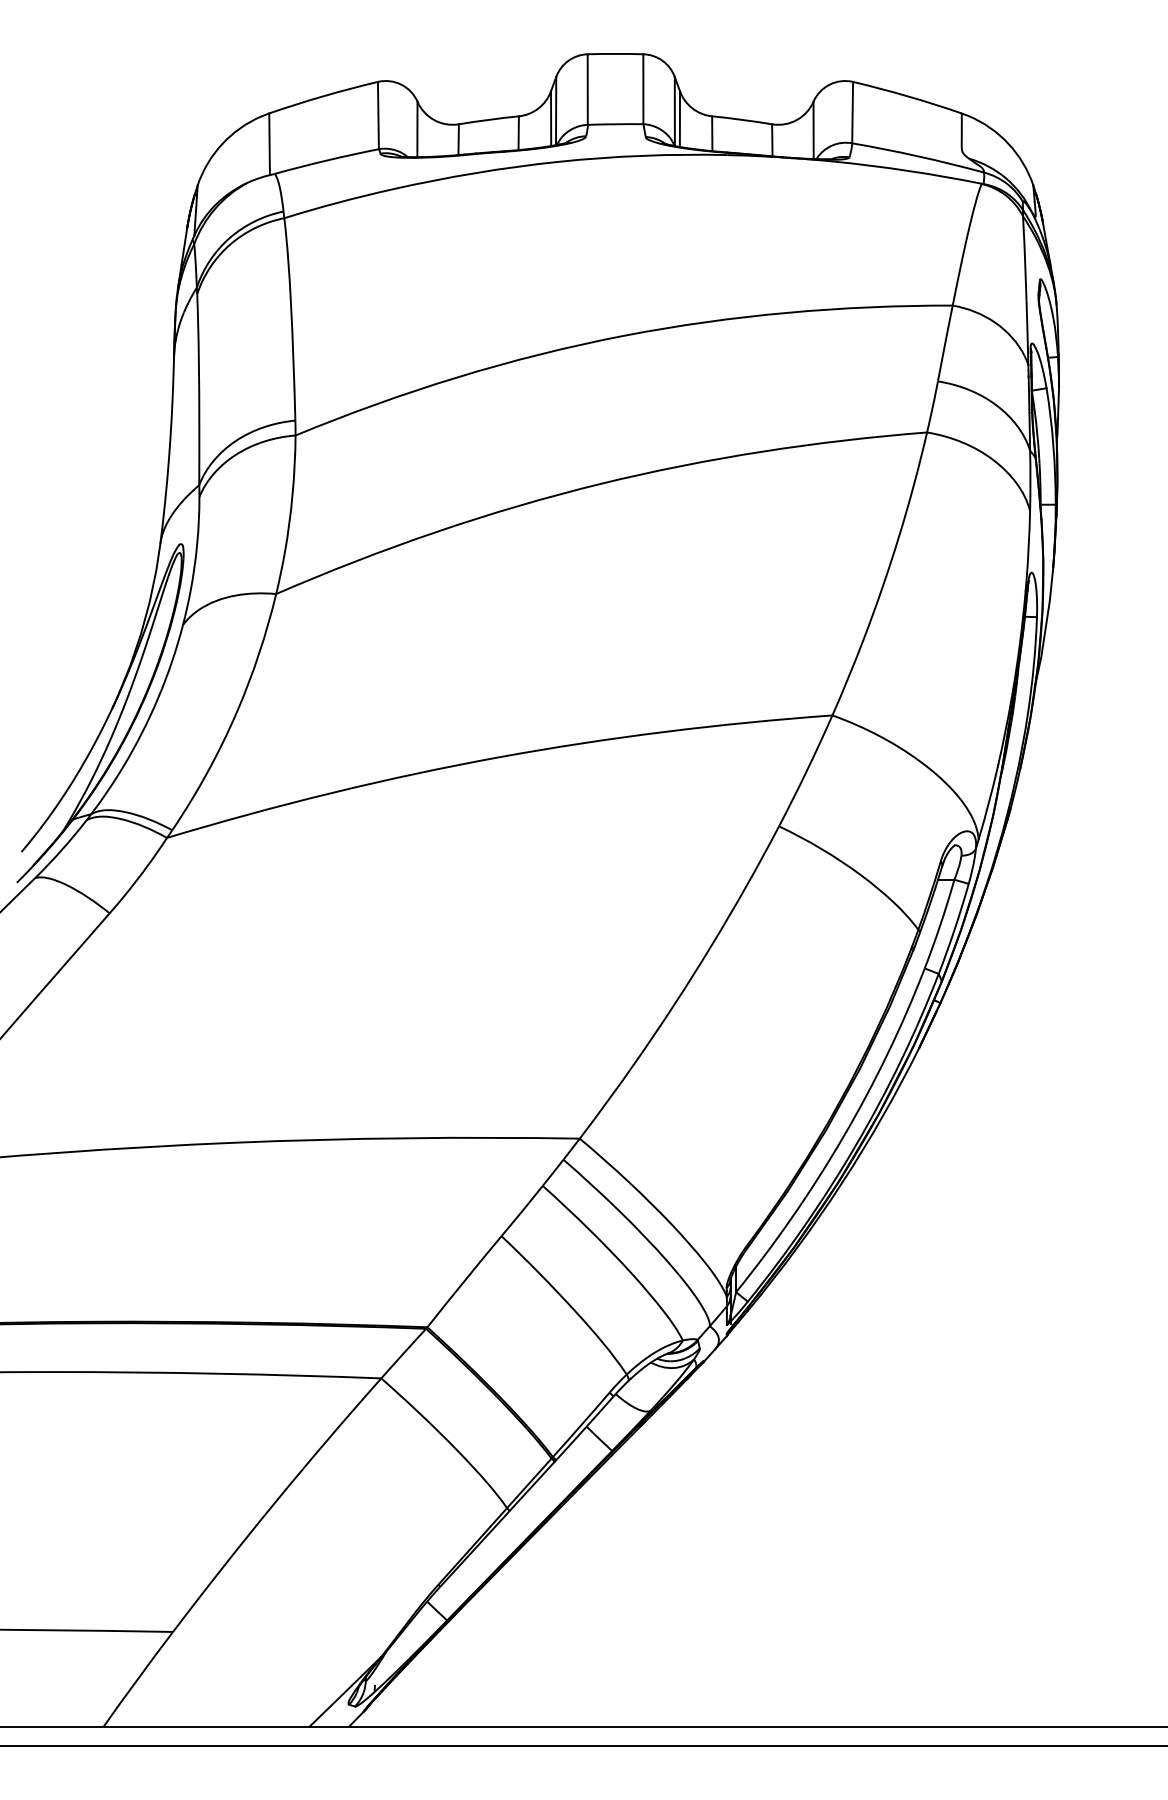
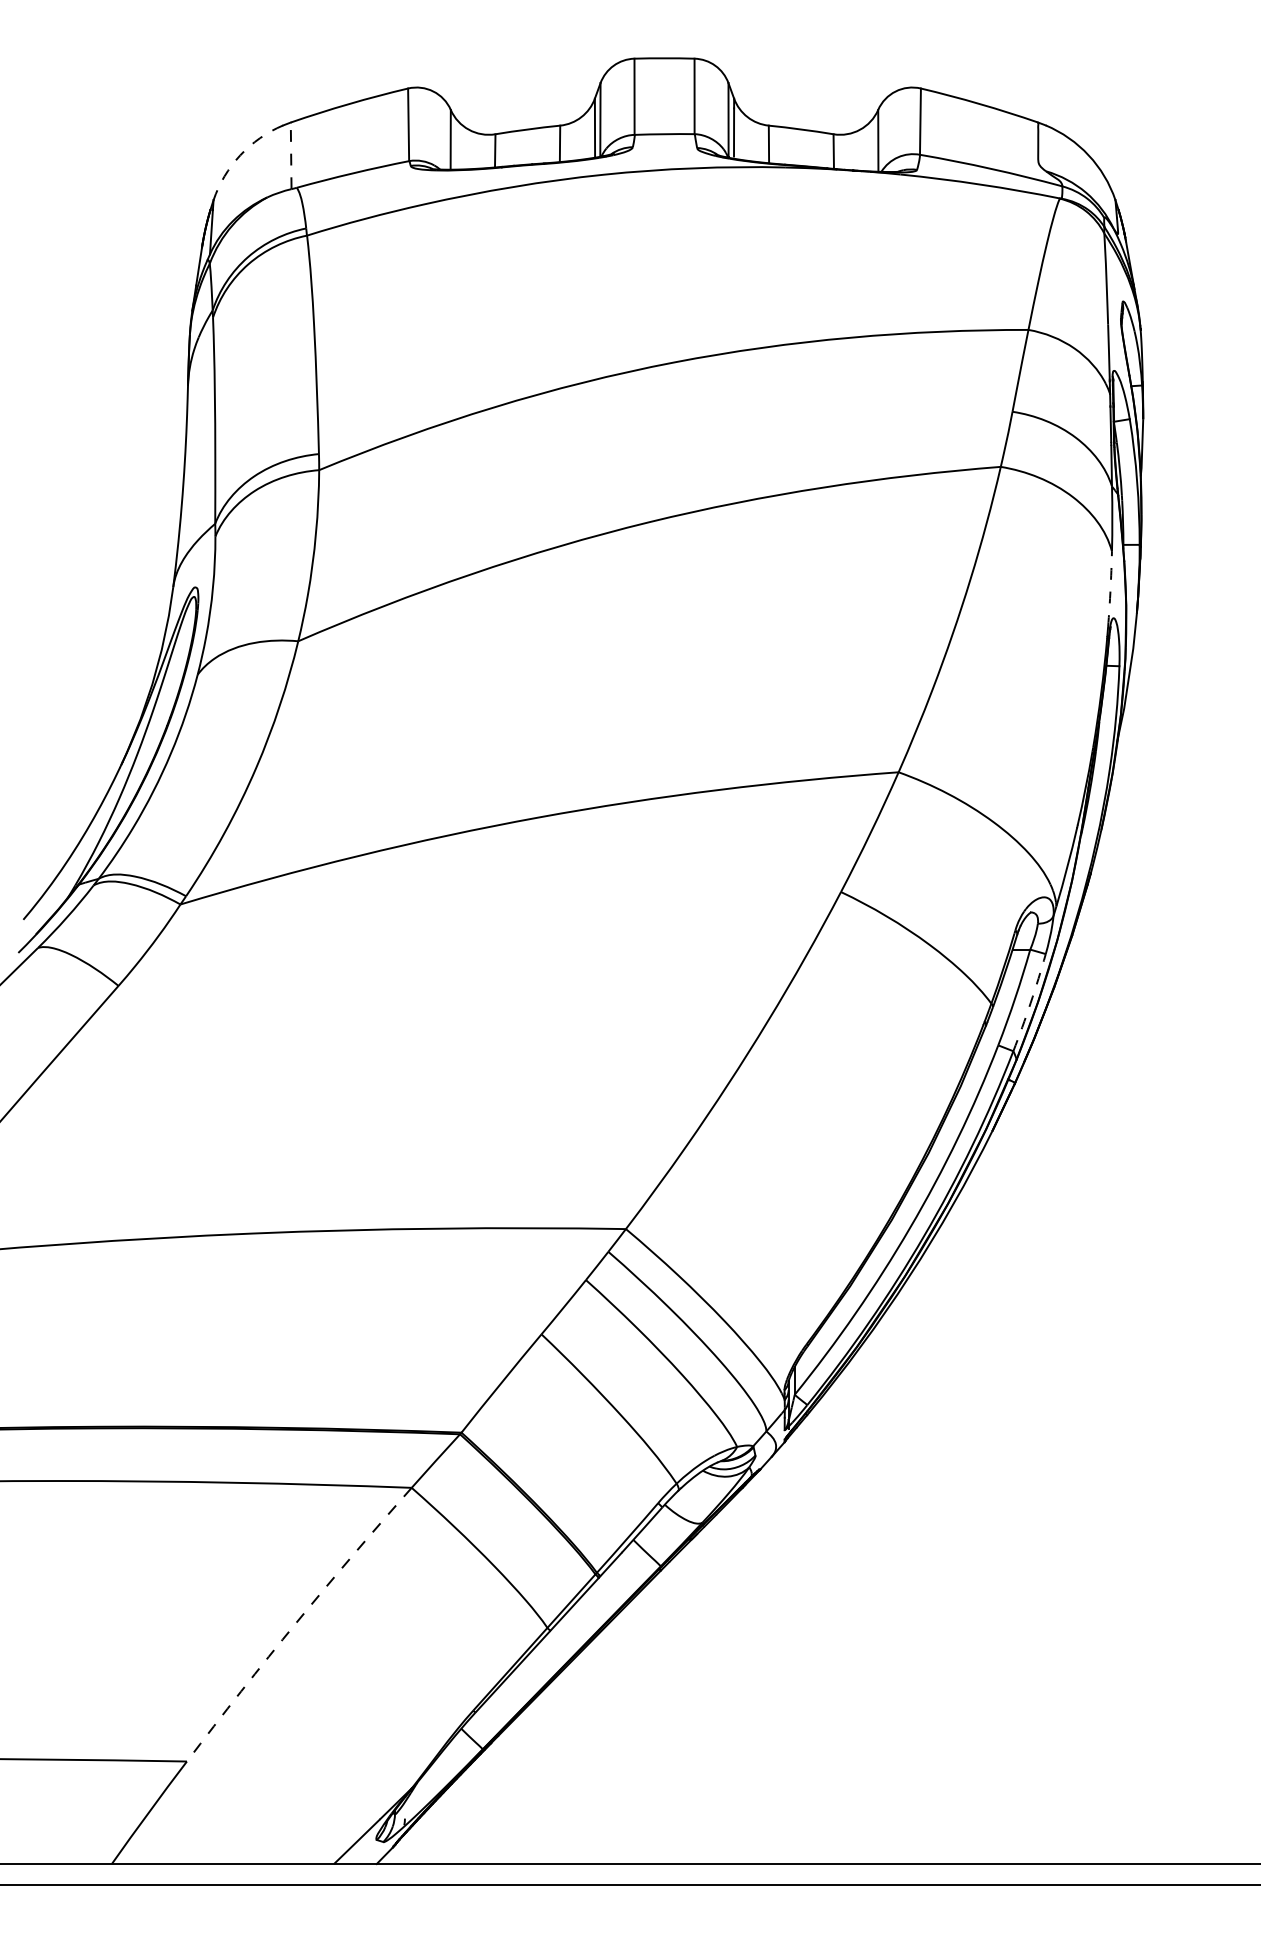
arc: (222, 143) -> (240, 155), solid -> dashed
line: (269, 143) -> (291, 155), solid -> dashed
arc: (1028, 546) -> (1110, 589), solid -> dashed
arc: (954, 929) -> (1030, 1003), solid -> dashed
arc: (274, 1503) -> (296, 1622), solid -> dashed

